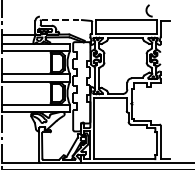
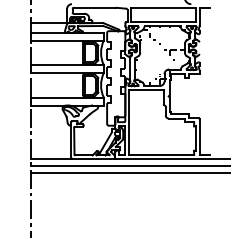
line: (62, 19) -> (95, 7), dashed -> solid
hatch: (125, 66) -> (162, 56), added

